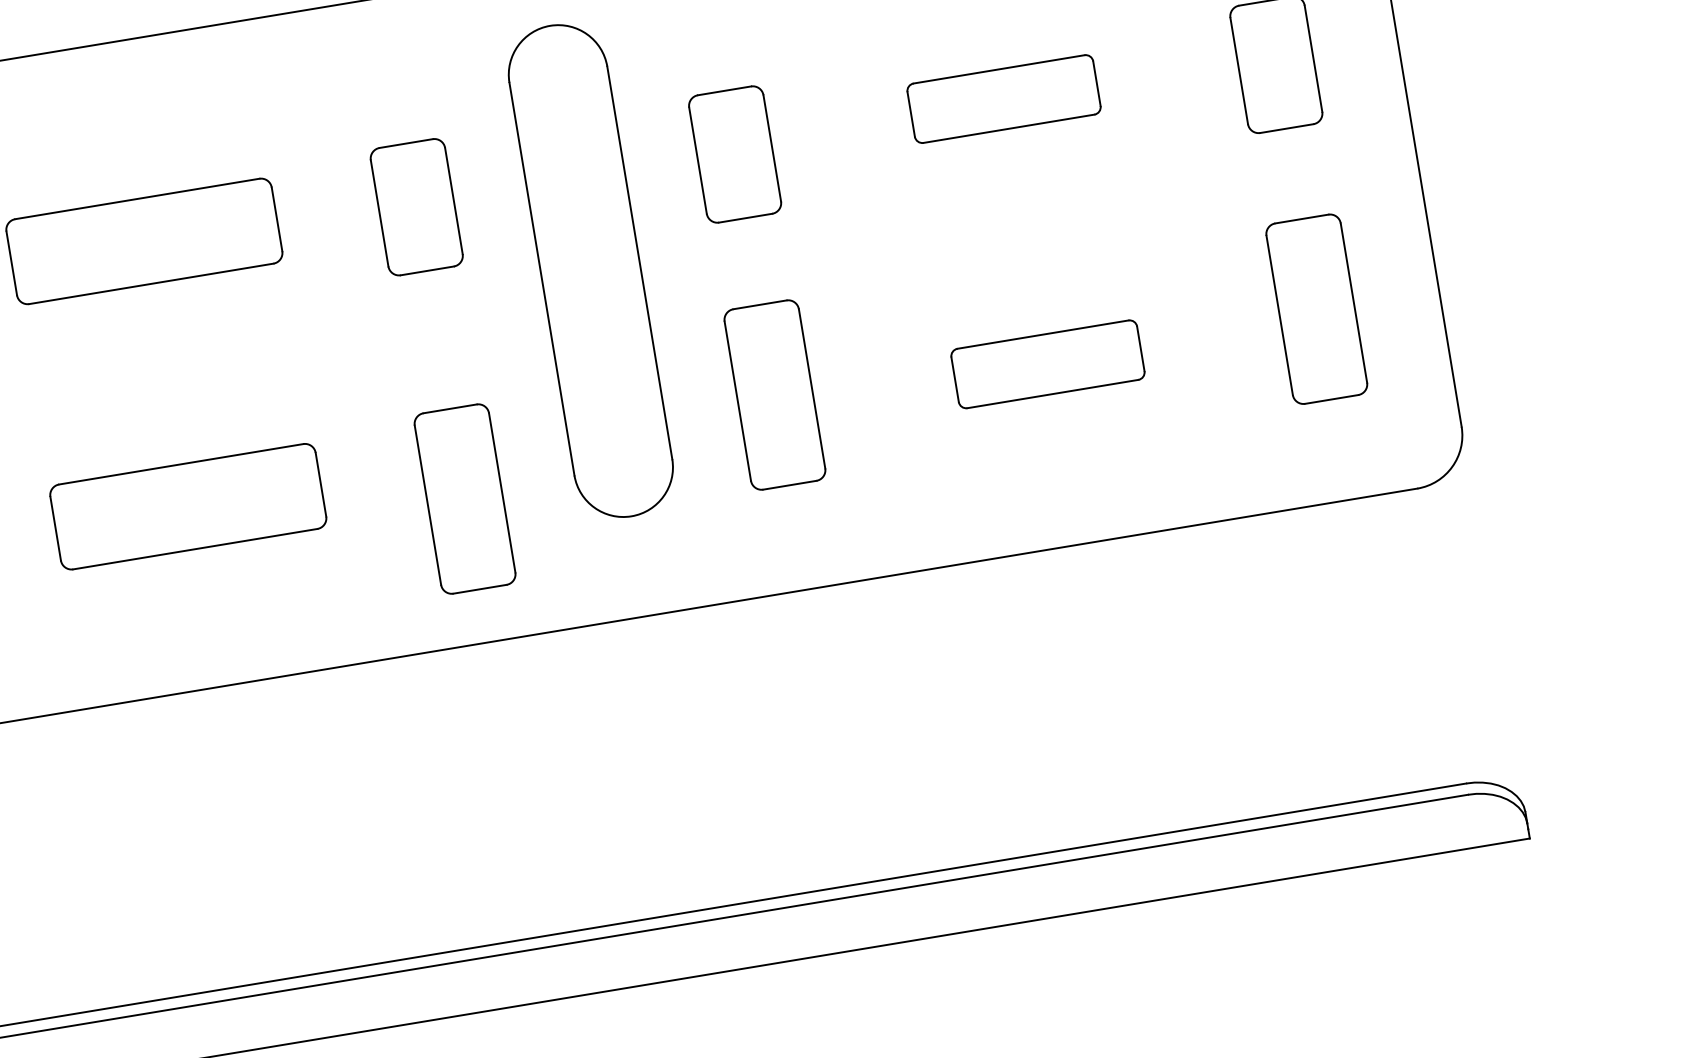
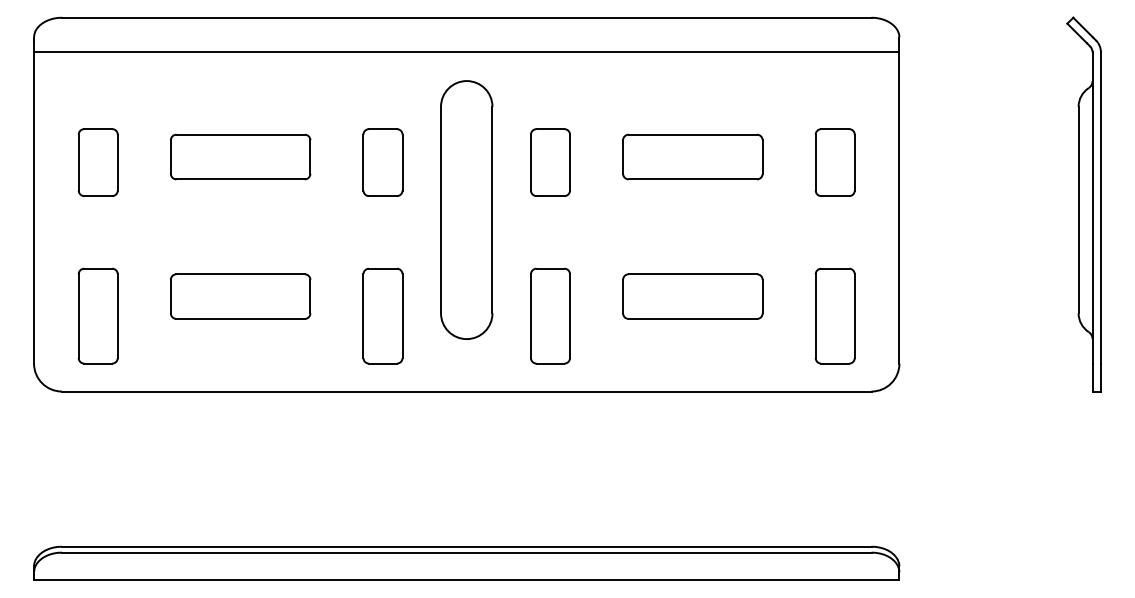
part: (1003, 98) -> (692, 156), size x1.43
part: (1315, 308) -> (834, 315), moved
part: (1047, 364) -> (692, 296), size x1.43
part: (774, 393) -> (550, 315), moved

